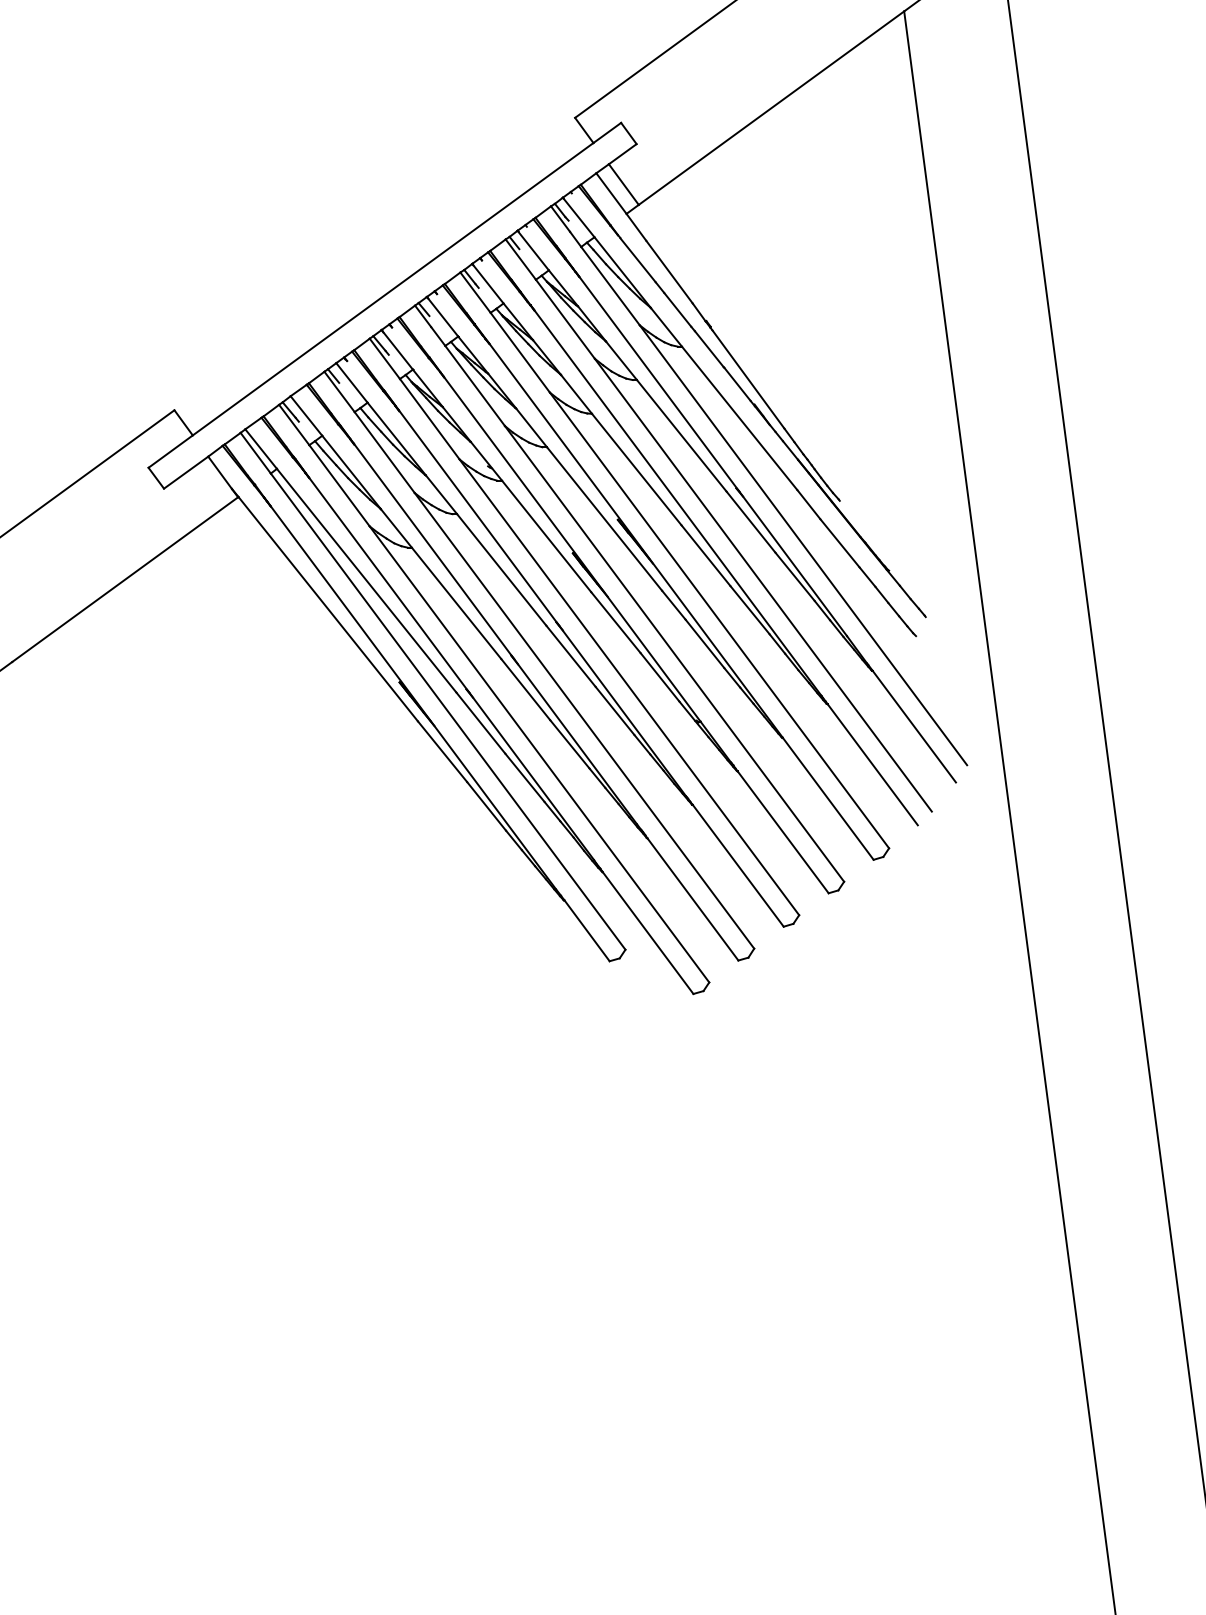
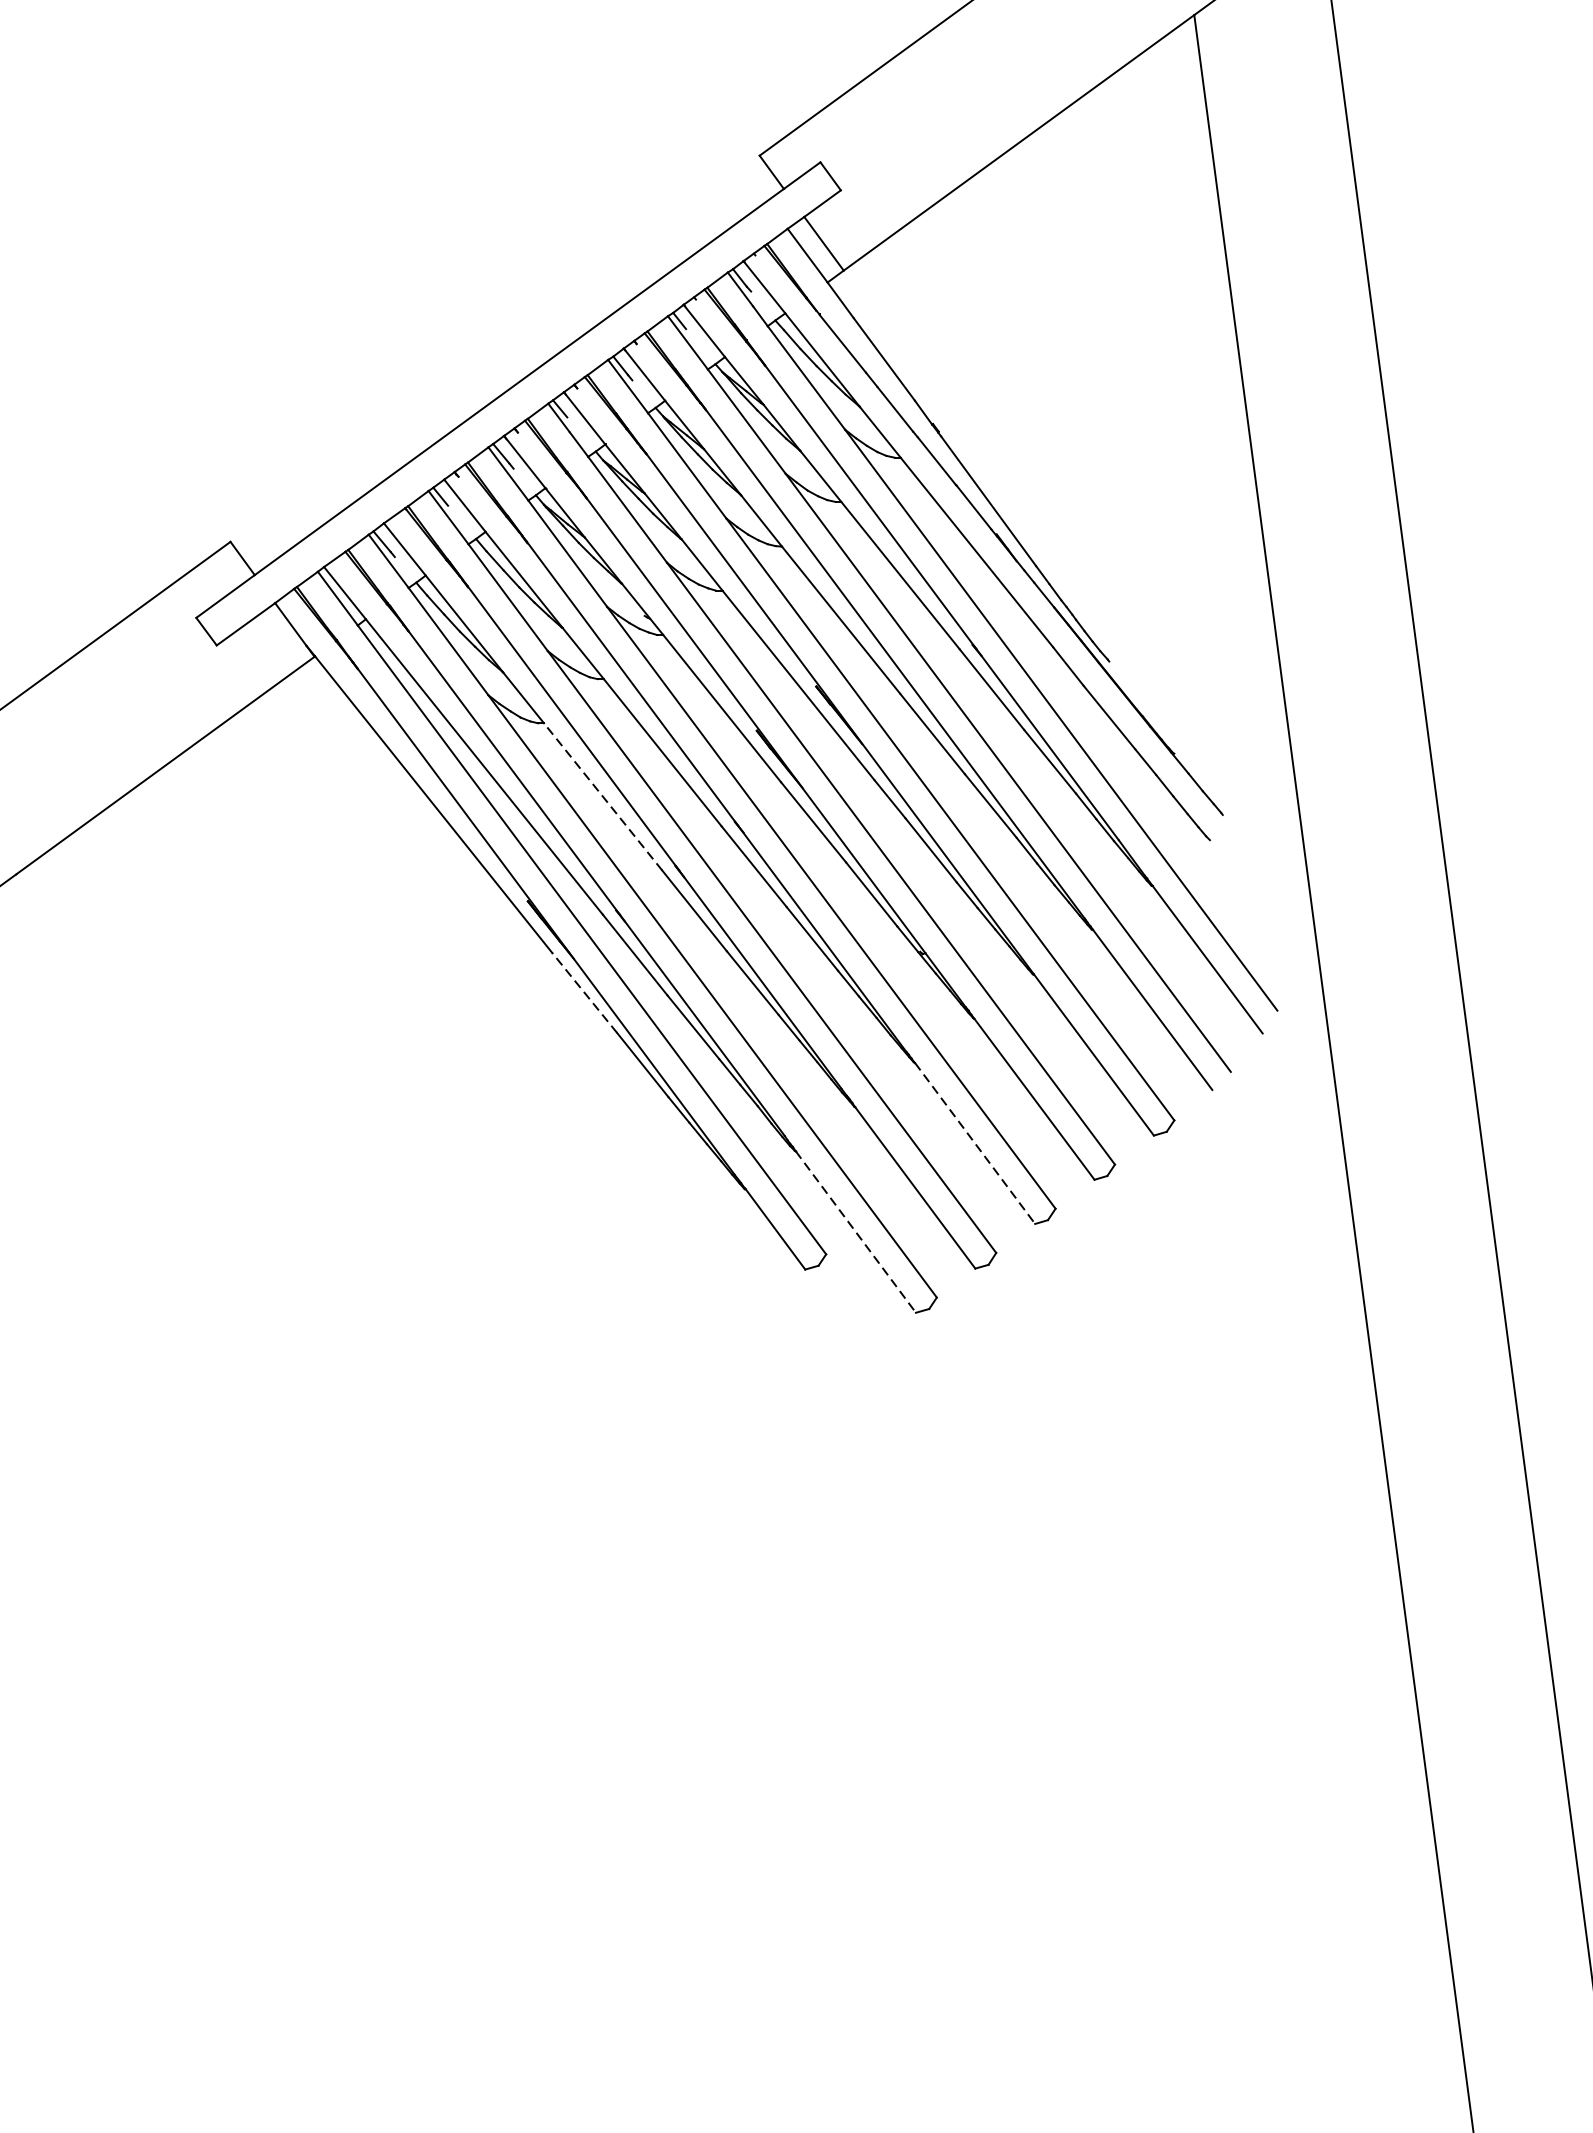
line: (456, 603) -> (603, 797), solid -> dashed
line: (442, 751) -> (584, 992), solid -> dashed
line: (738, 866) -> (975, 1144), solid -> dashed
line: (648, 933) -> (856, 1232), solid -> dashed

